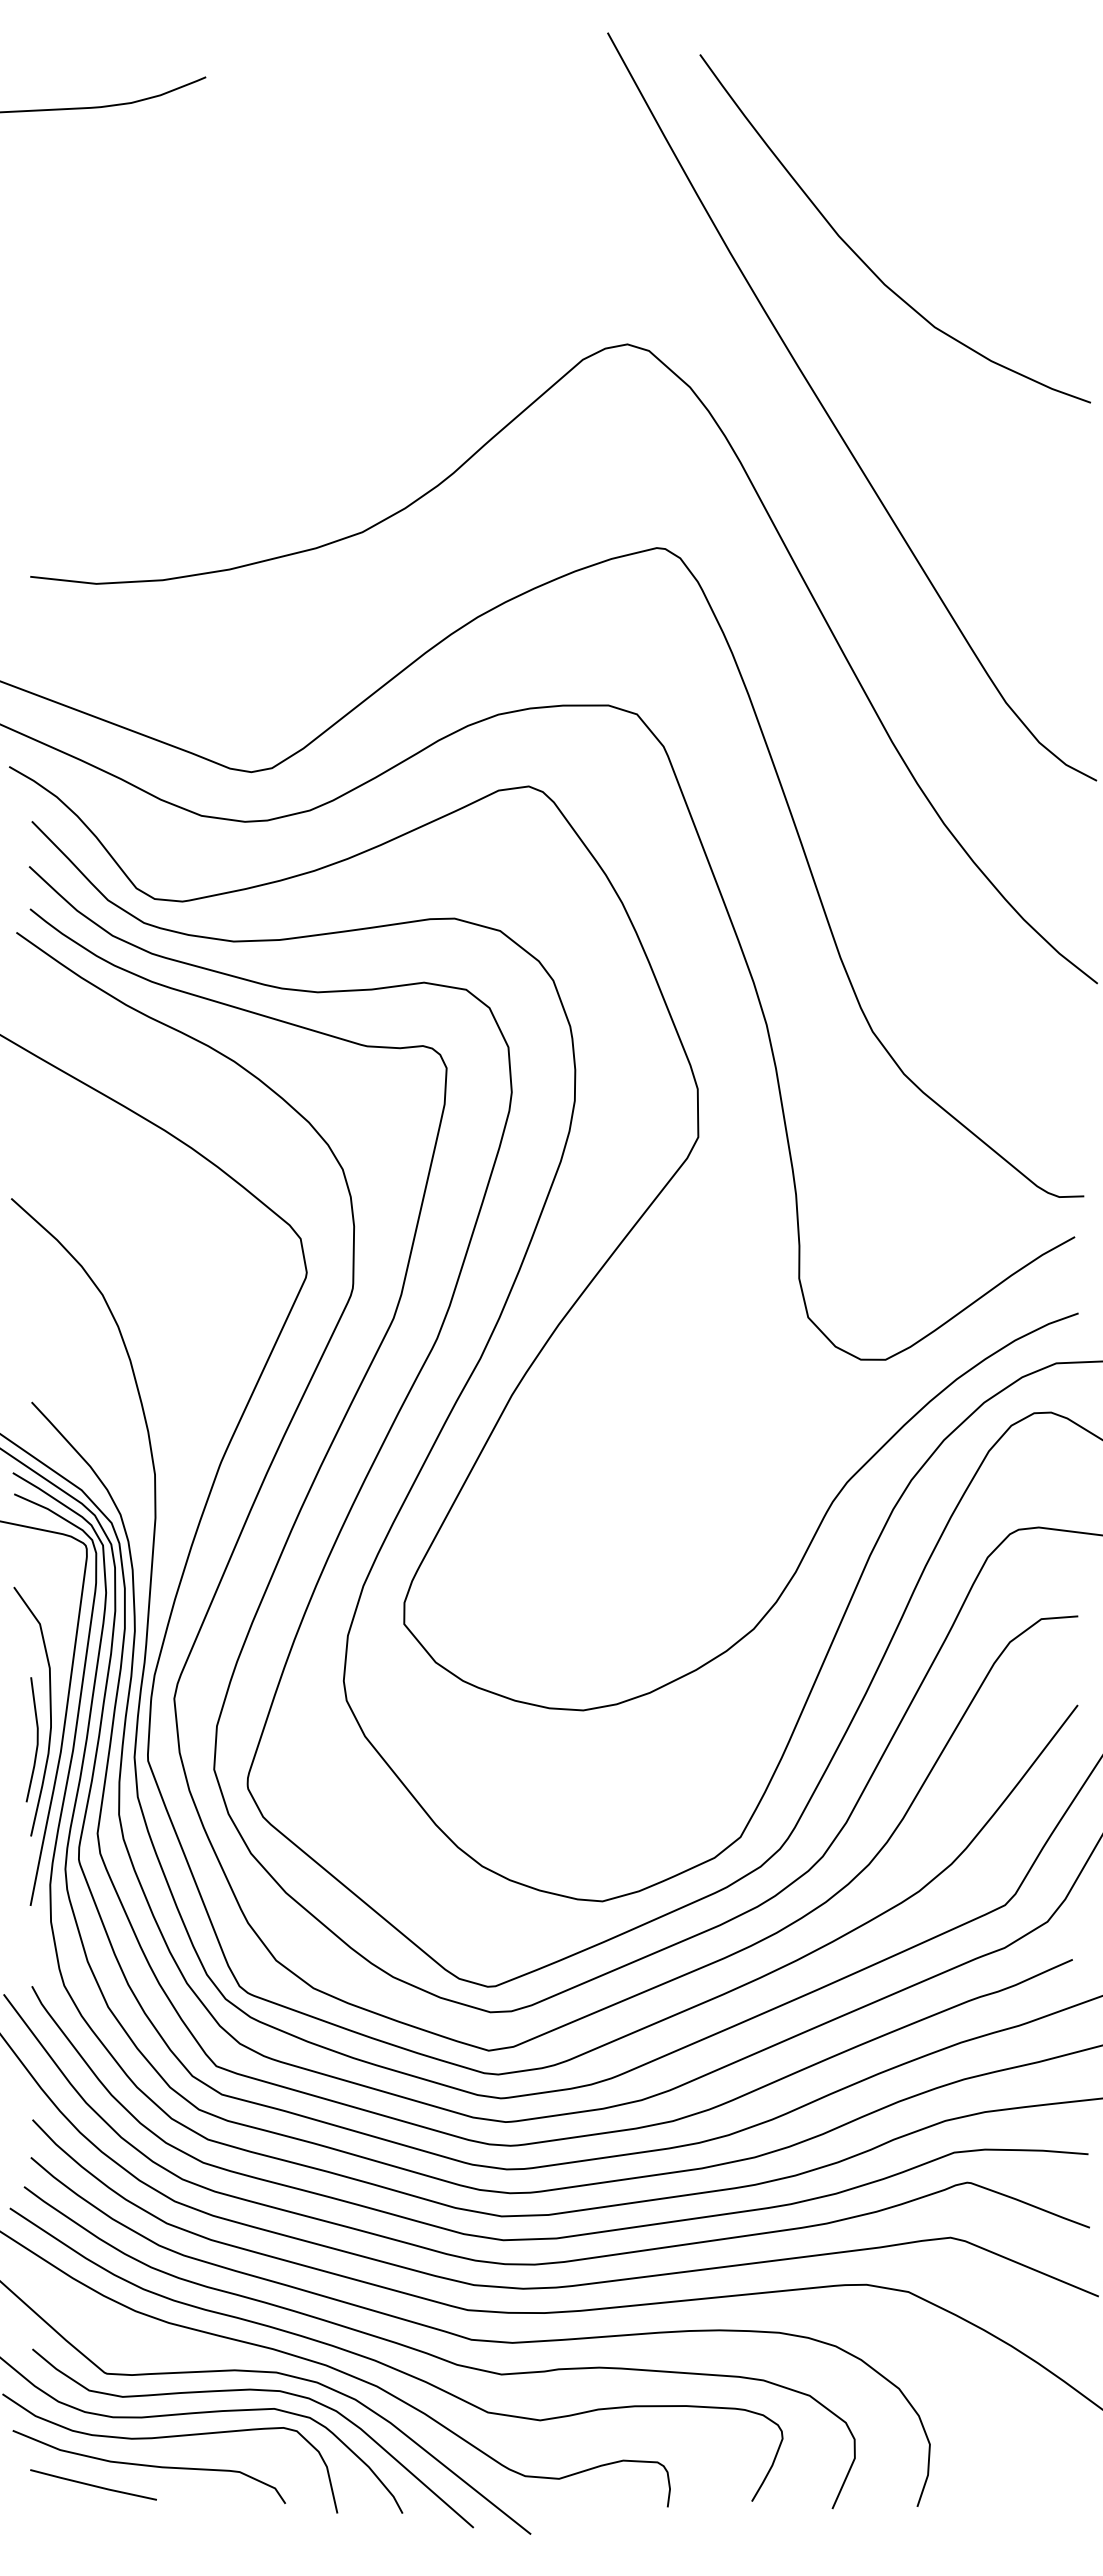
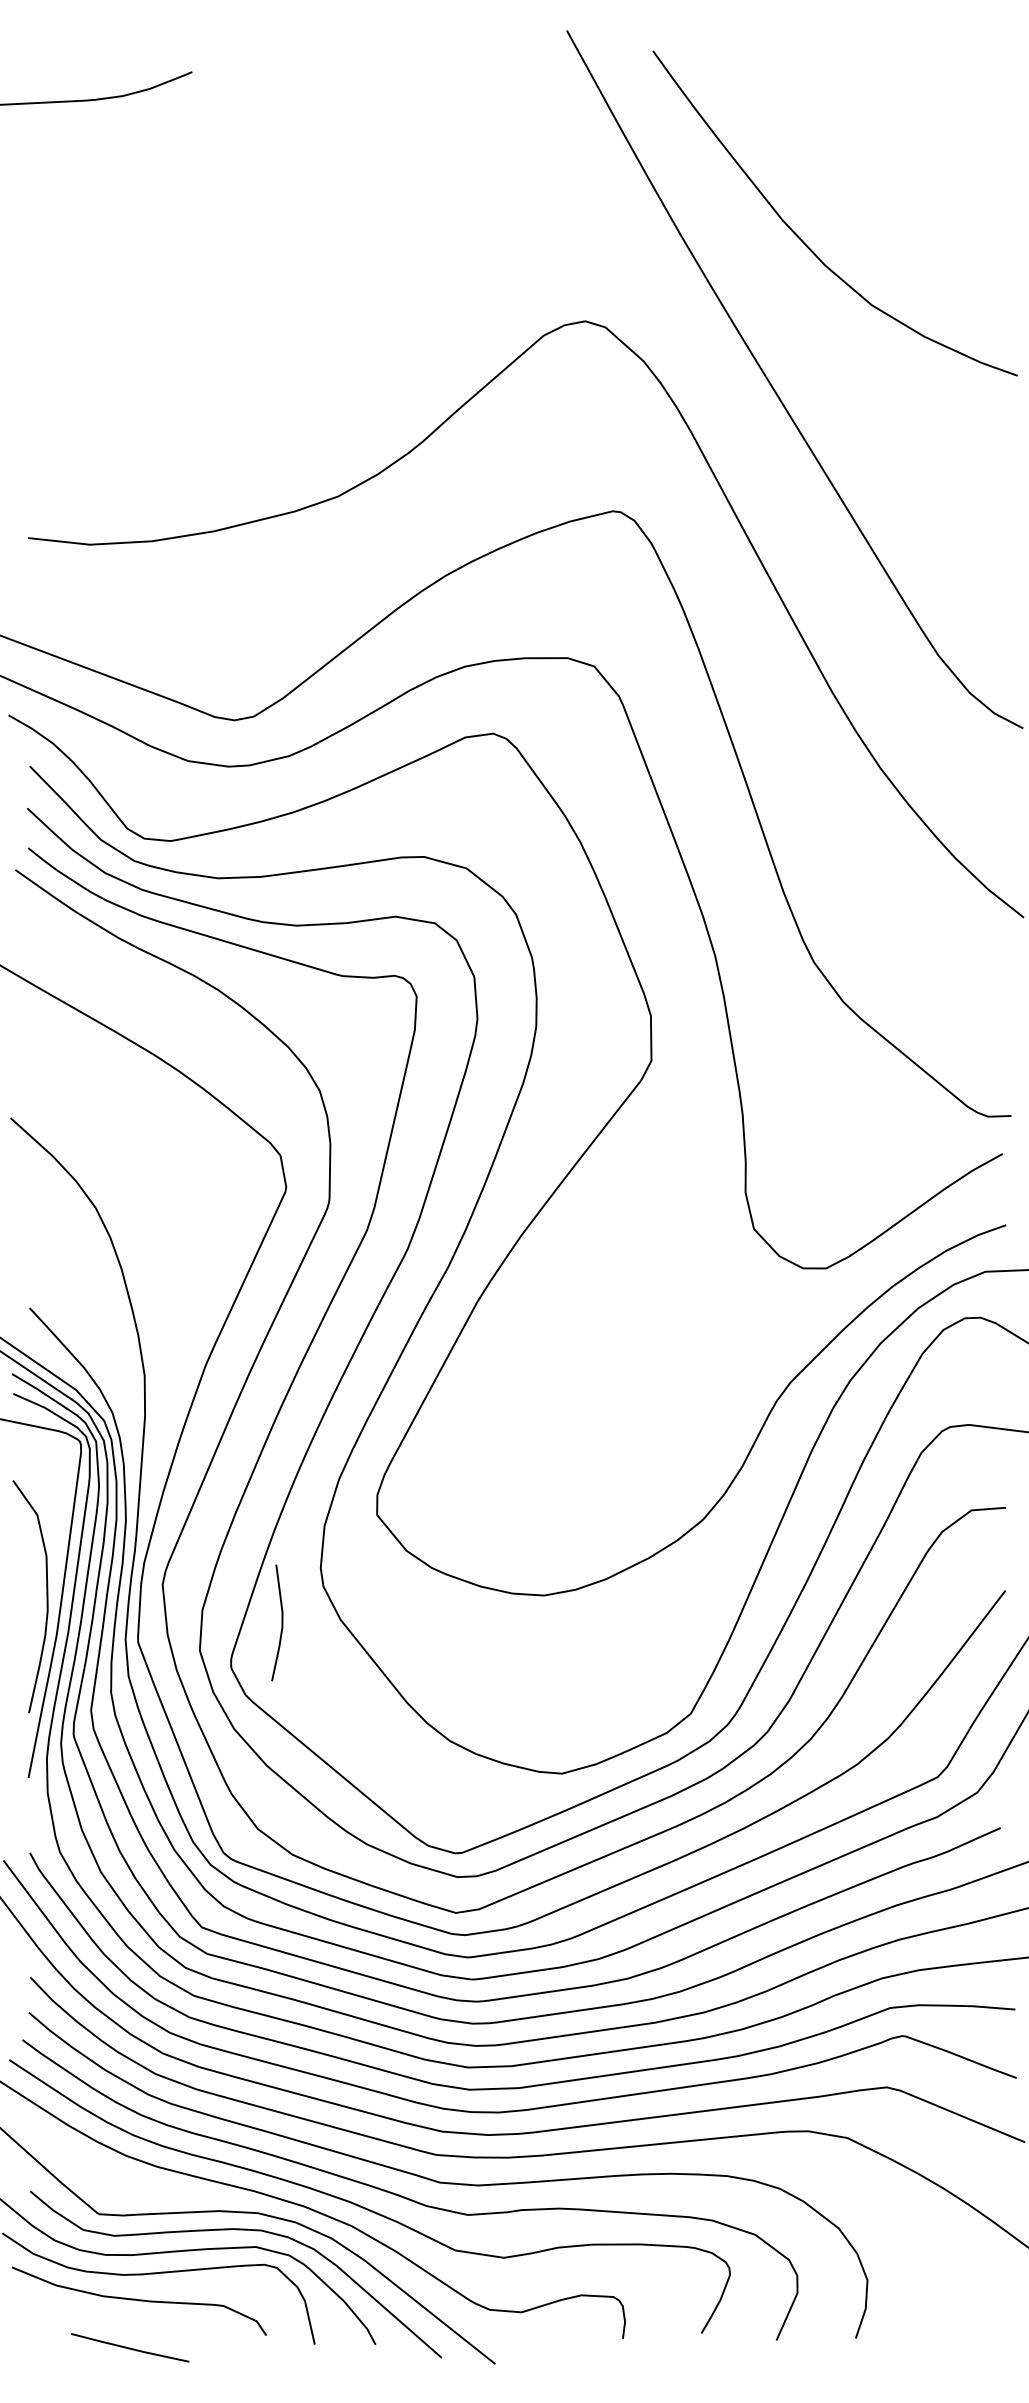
line: (36, 1739) -> (281, 1622), moved
line: (93, 2484) -> (130, 2347), moved

